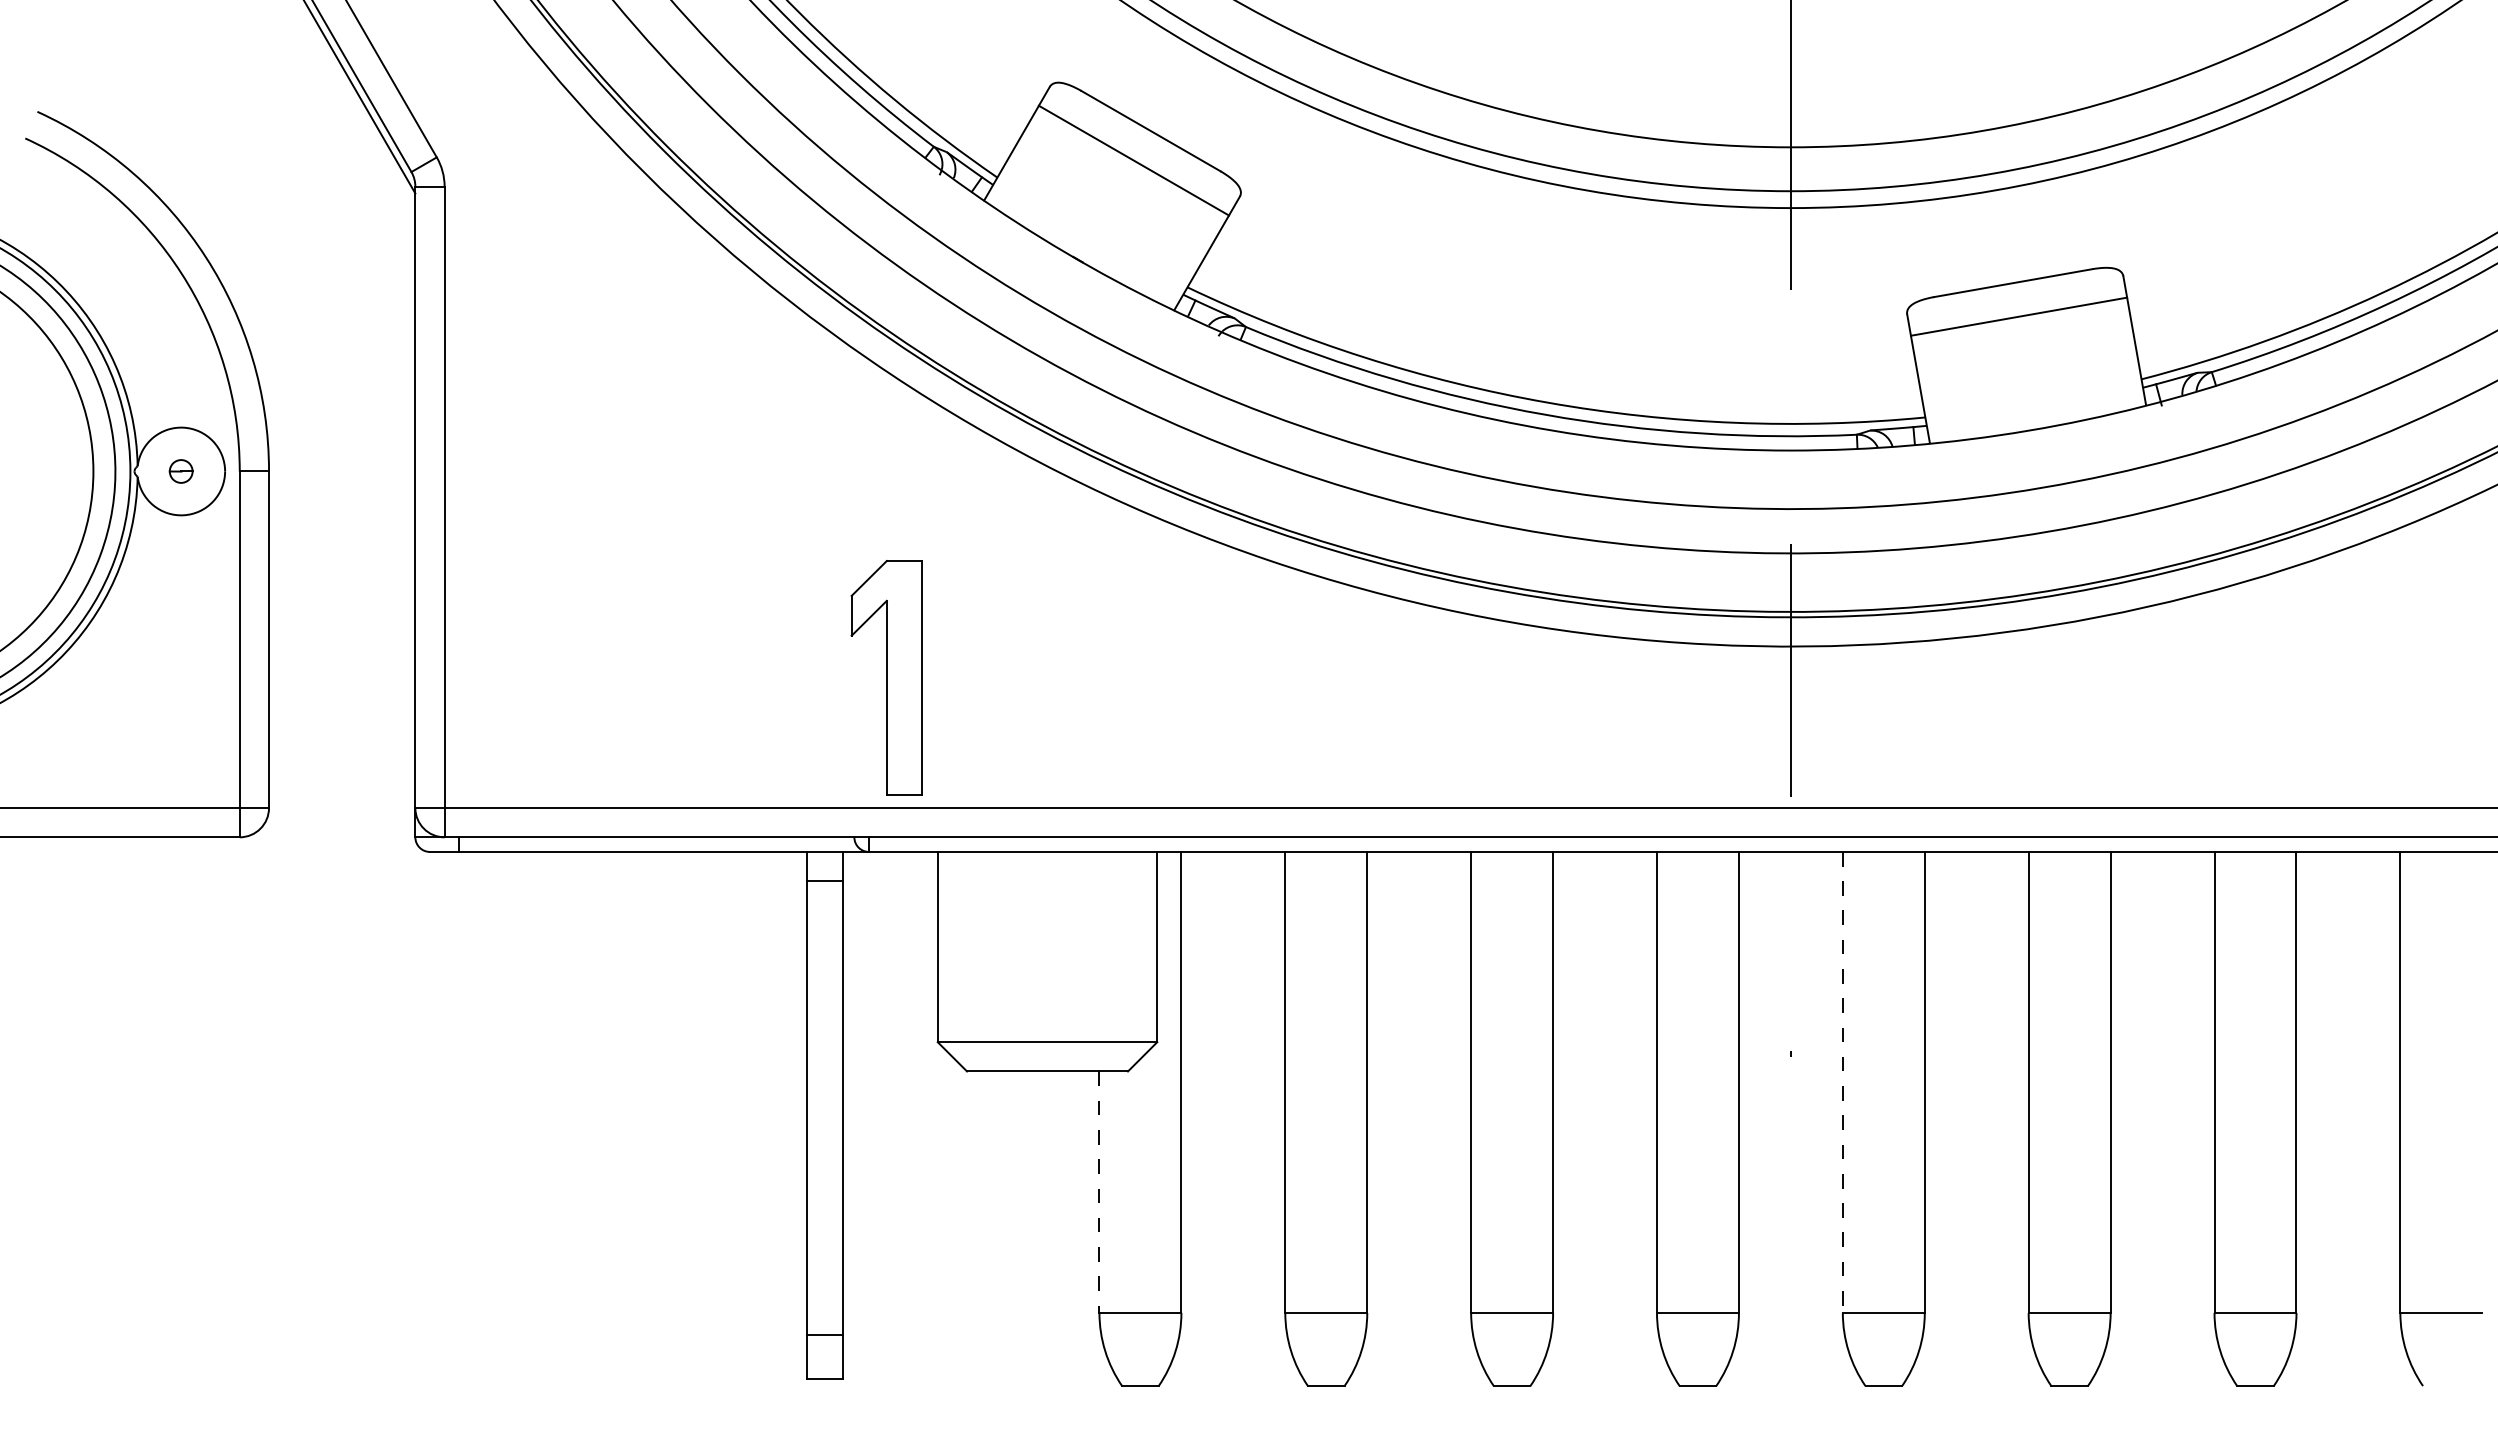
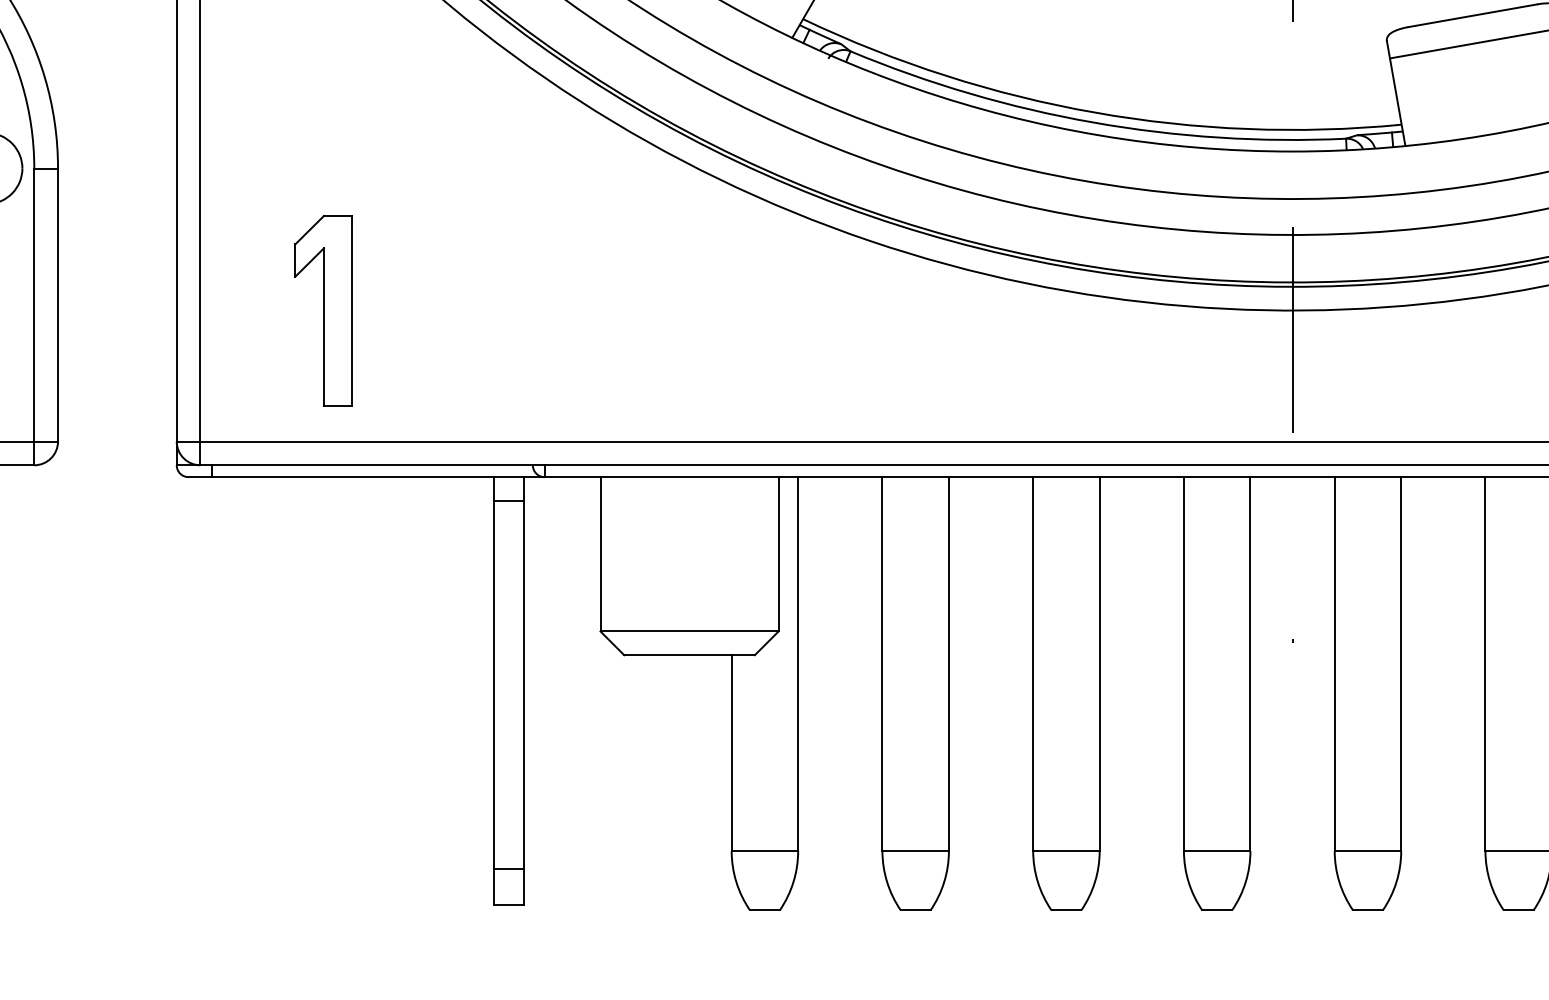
part: (886, 677) -> (323, 310), moved
line: (1842, 1082) -> (1334, 664), dashed -> solid
line: (1099, 1192) -> (731, 753), dashed -> solid

